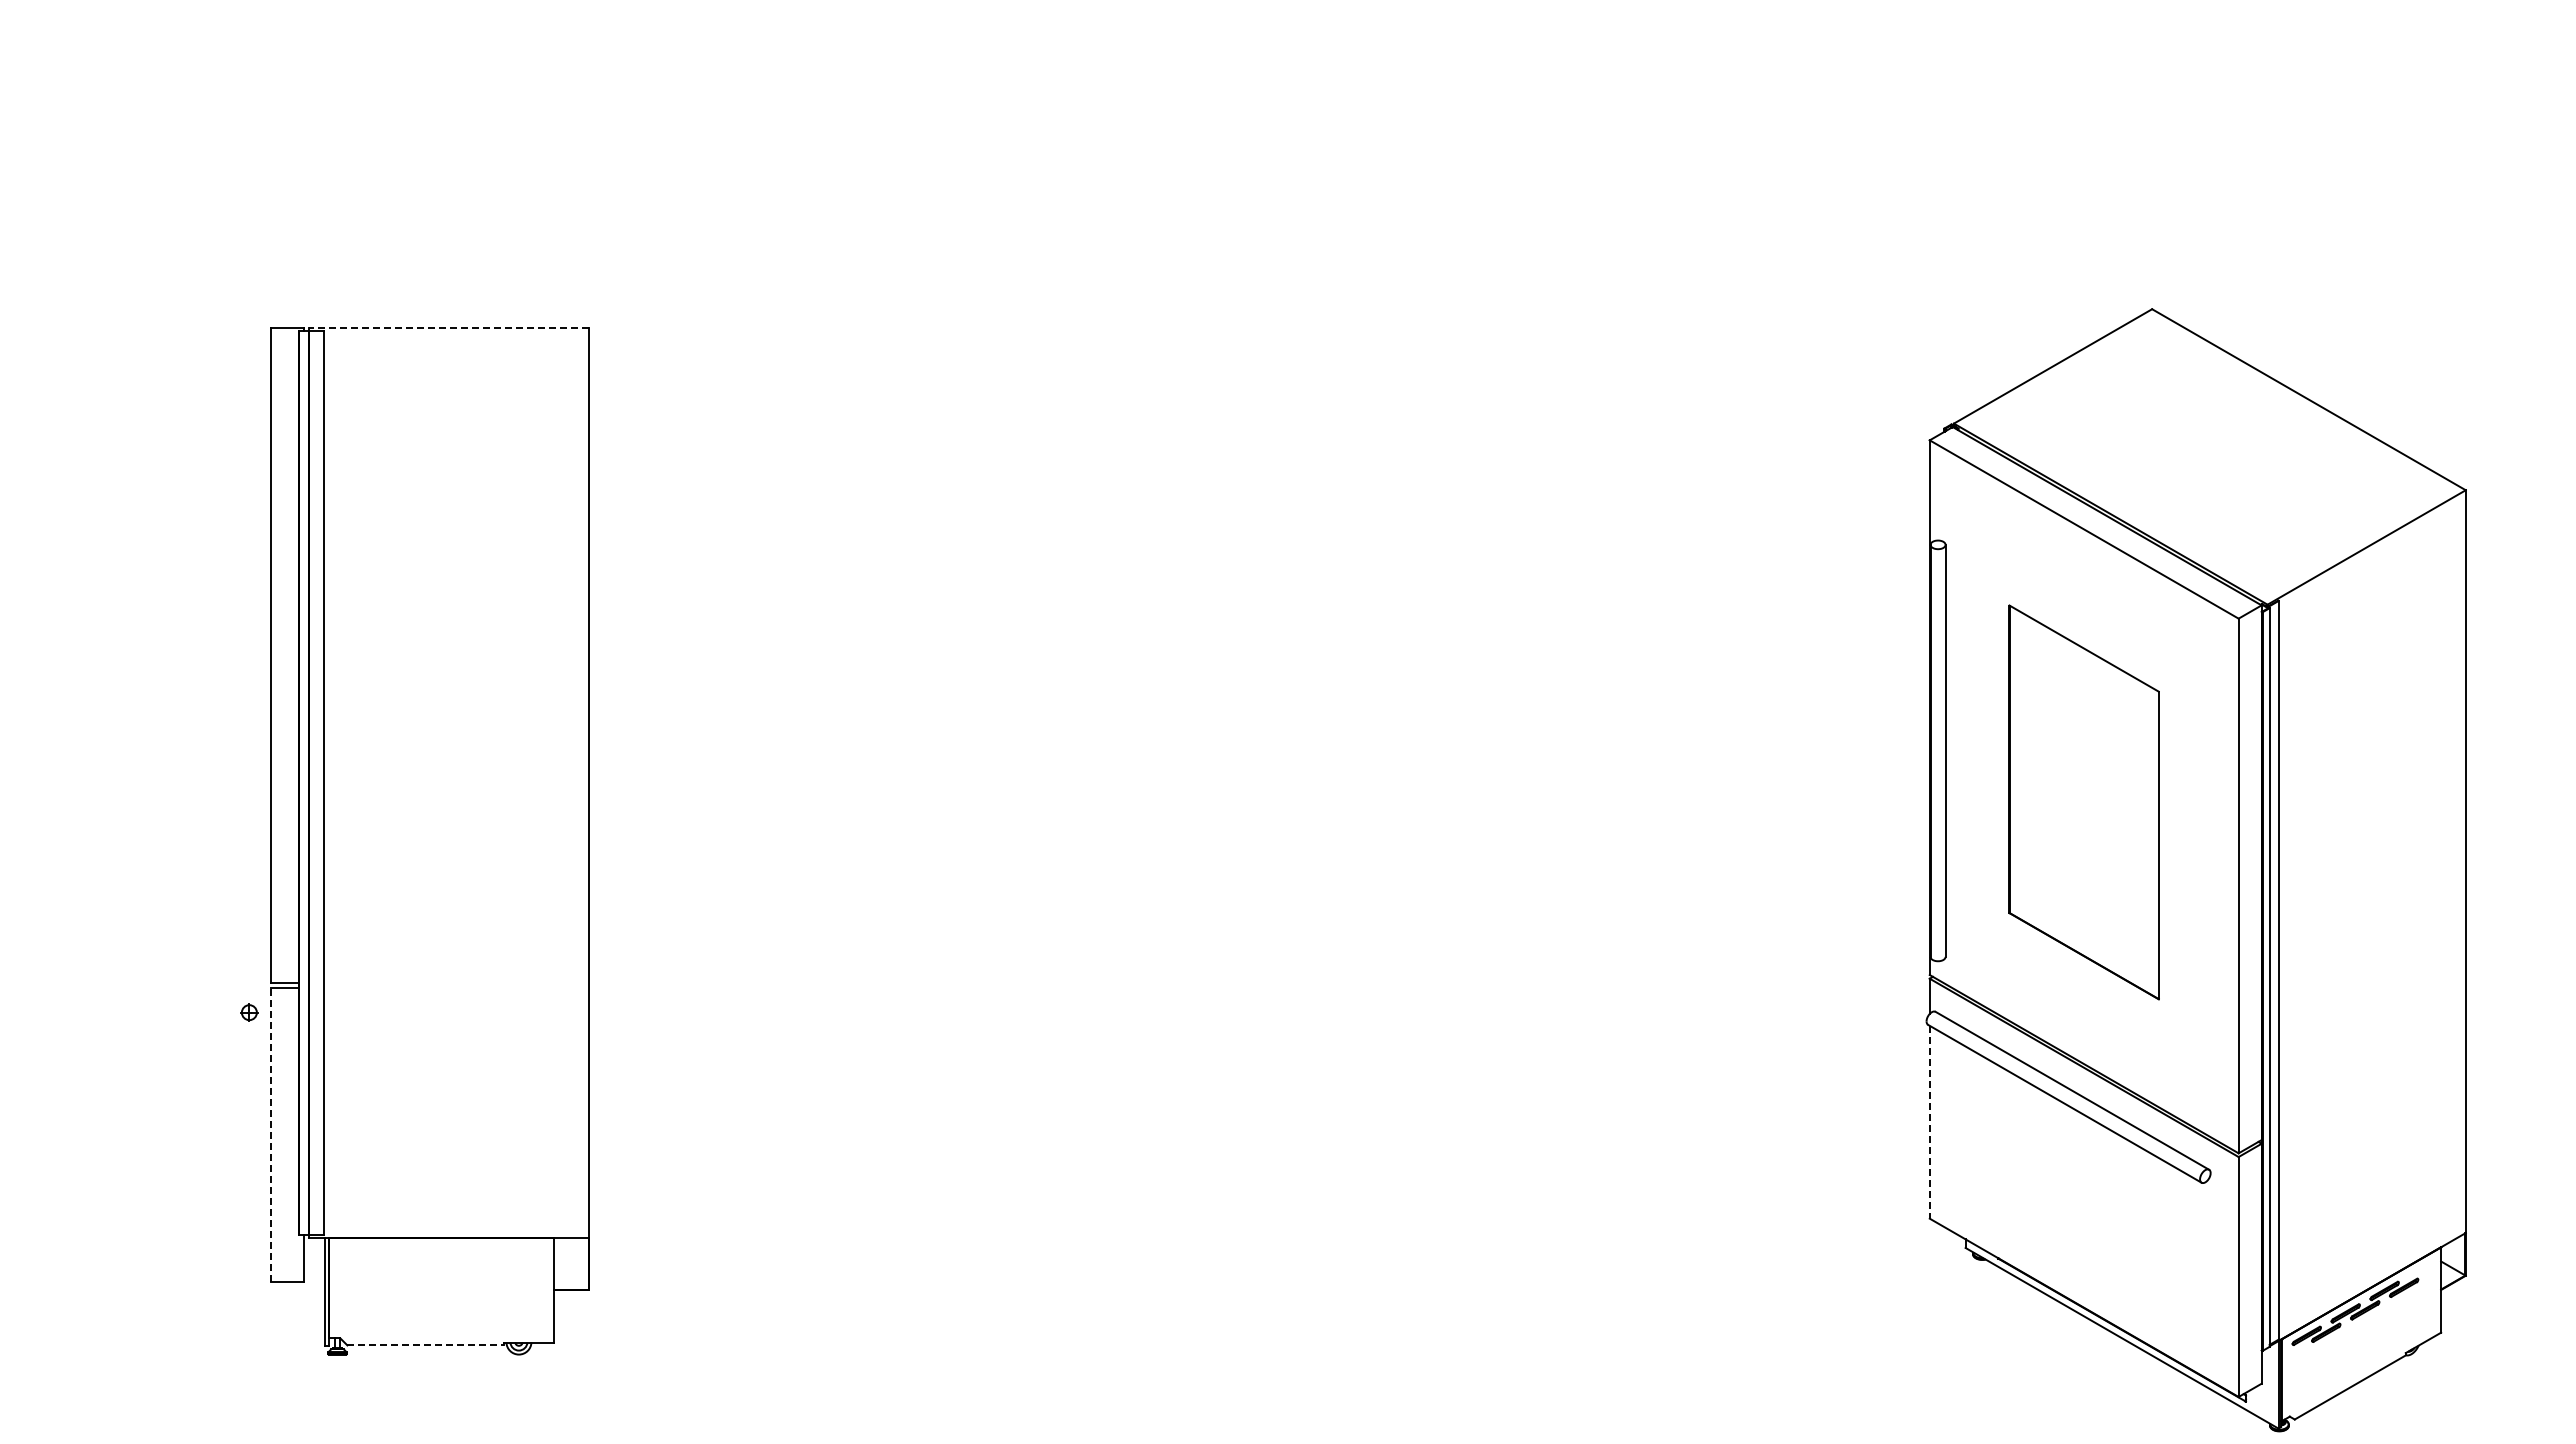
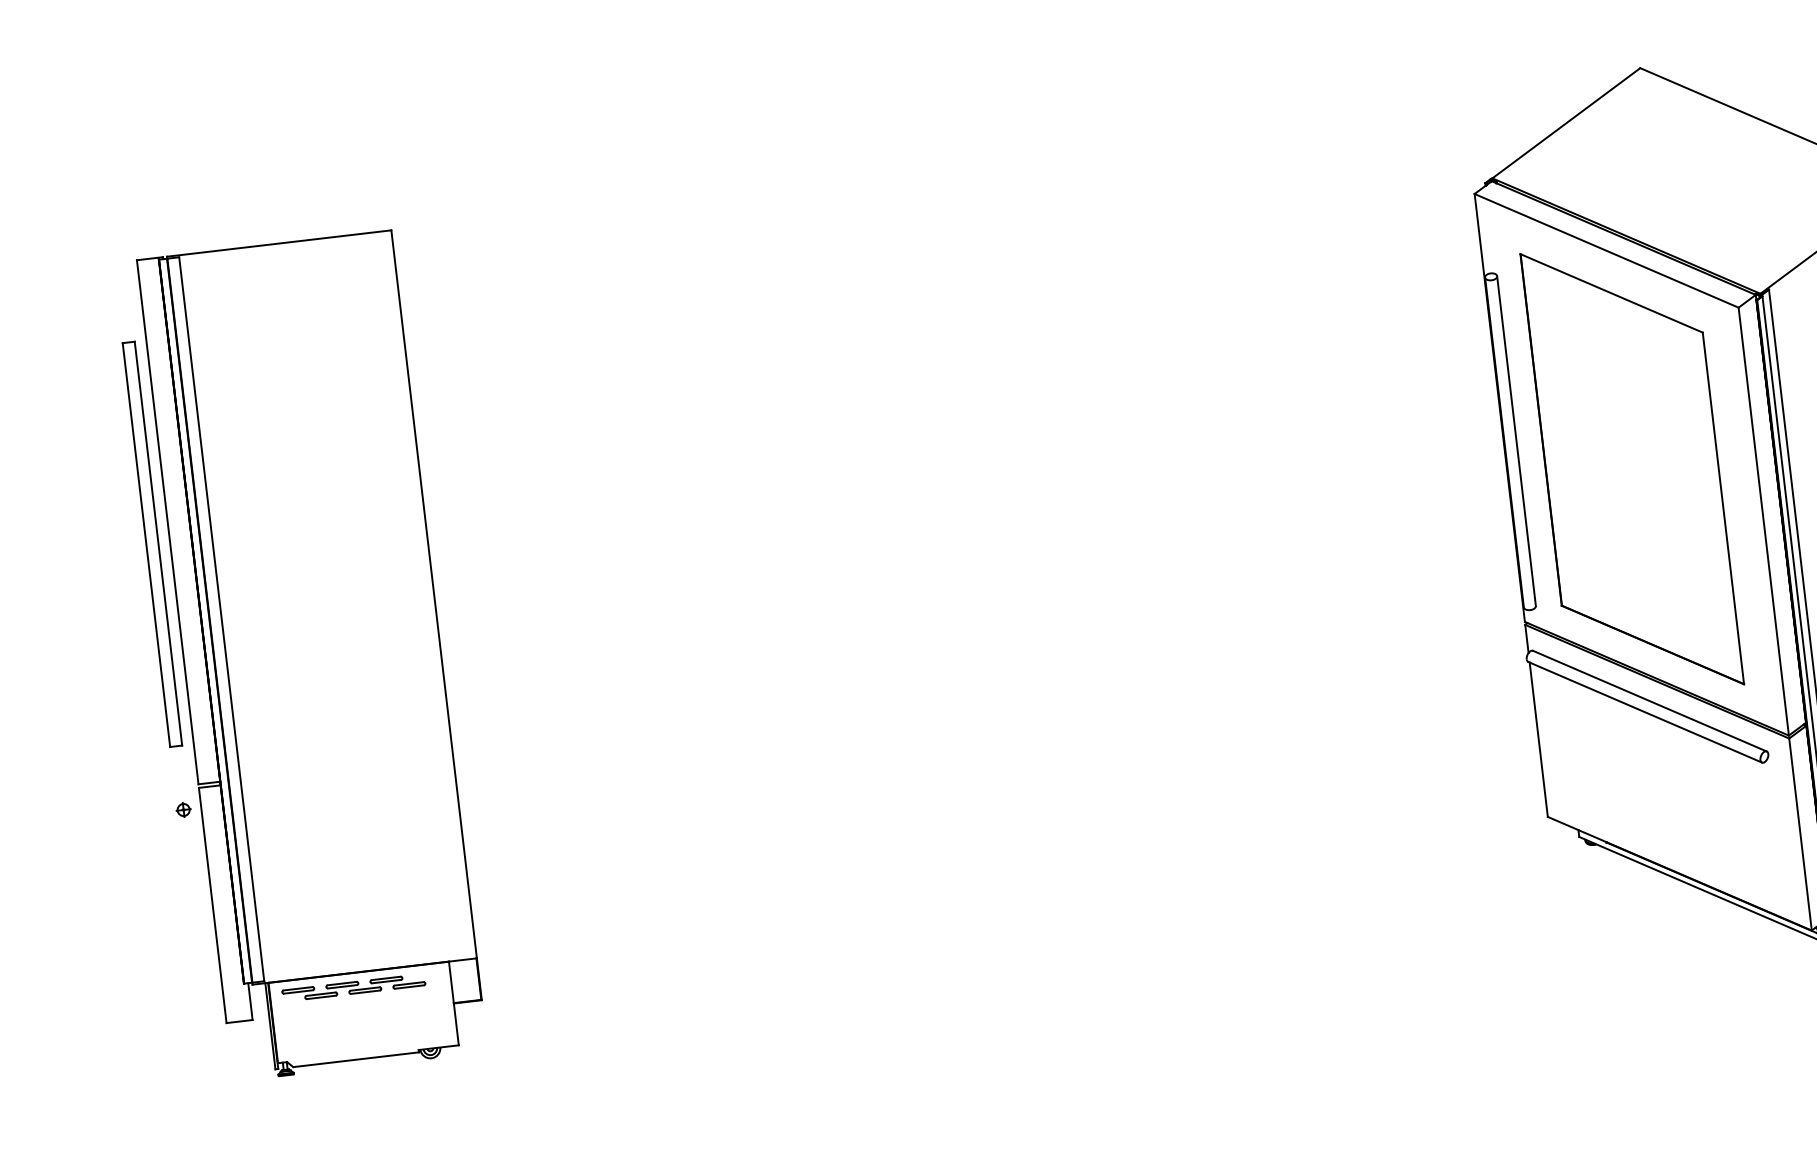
line: (448, 328) -> (278, 243), dashed -> solid
part: (249, 680) -> (152, 544), added
part: (2083, 802) -> (1631, 469), size x1.43
line: (1929, 1122) -> (1538, 739), dashed -> solid
line: (271, 1134) -> (212, 905), dashed -> solid
part: (433, 1256) -> (353, 987), added
line: (426, 1345) -> (356, 1059), dashed -> solid

